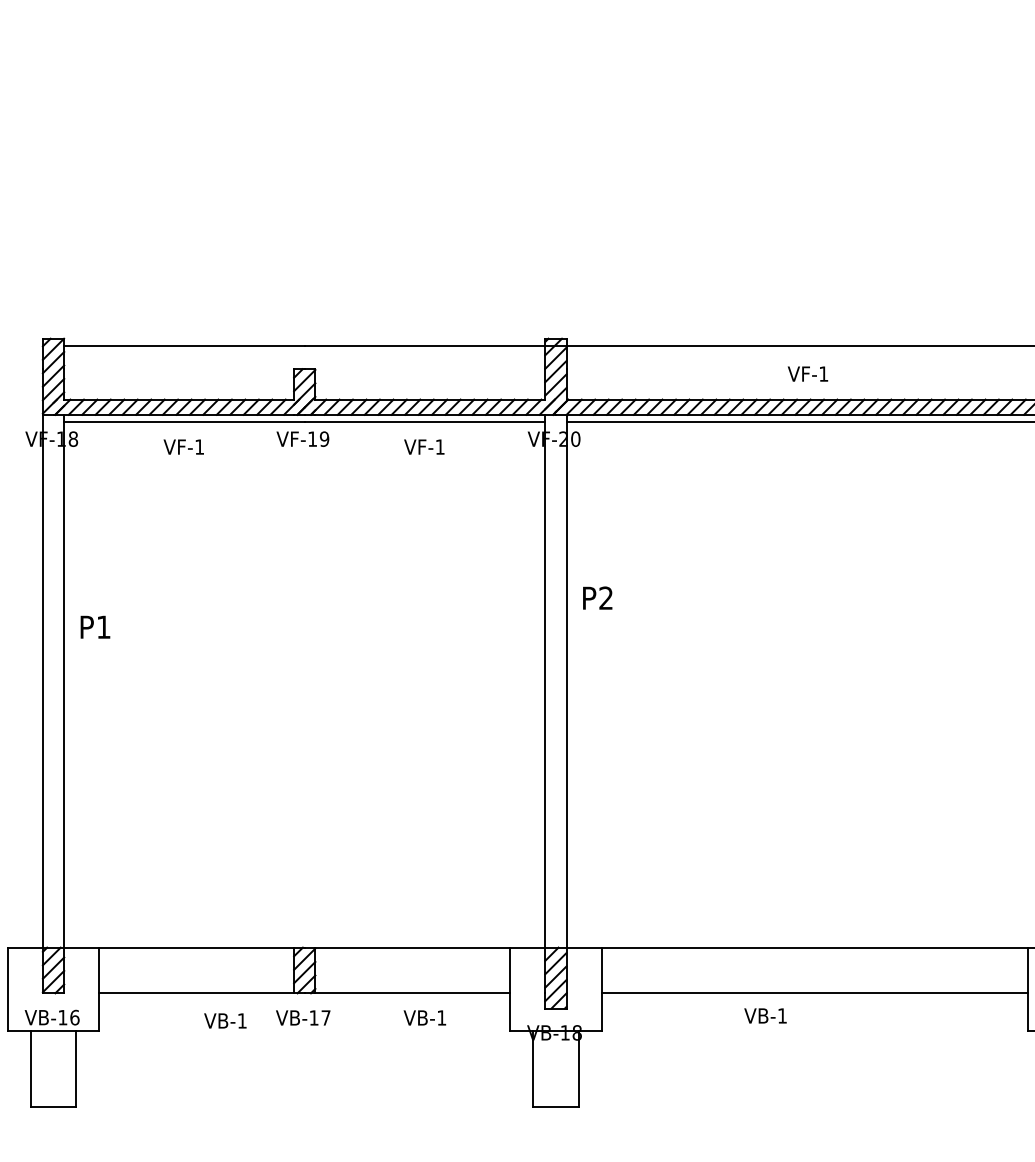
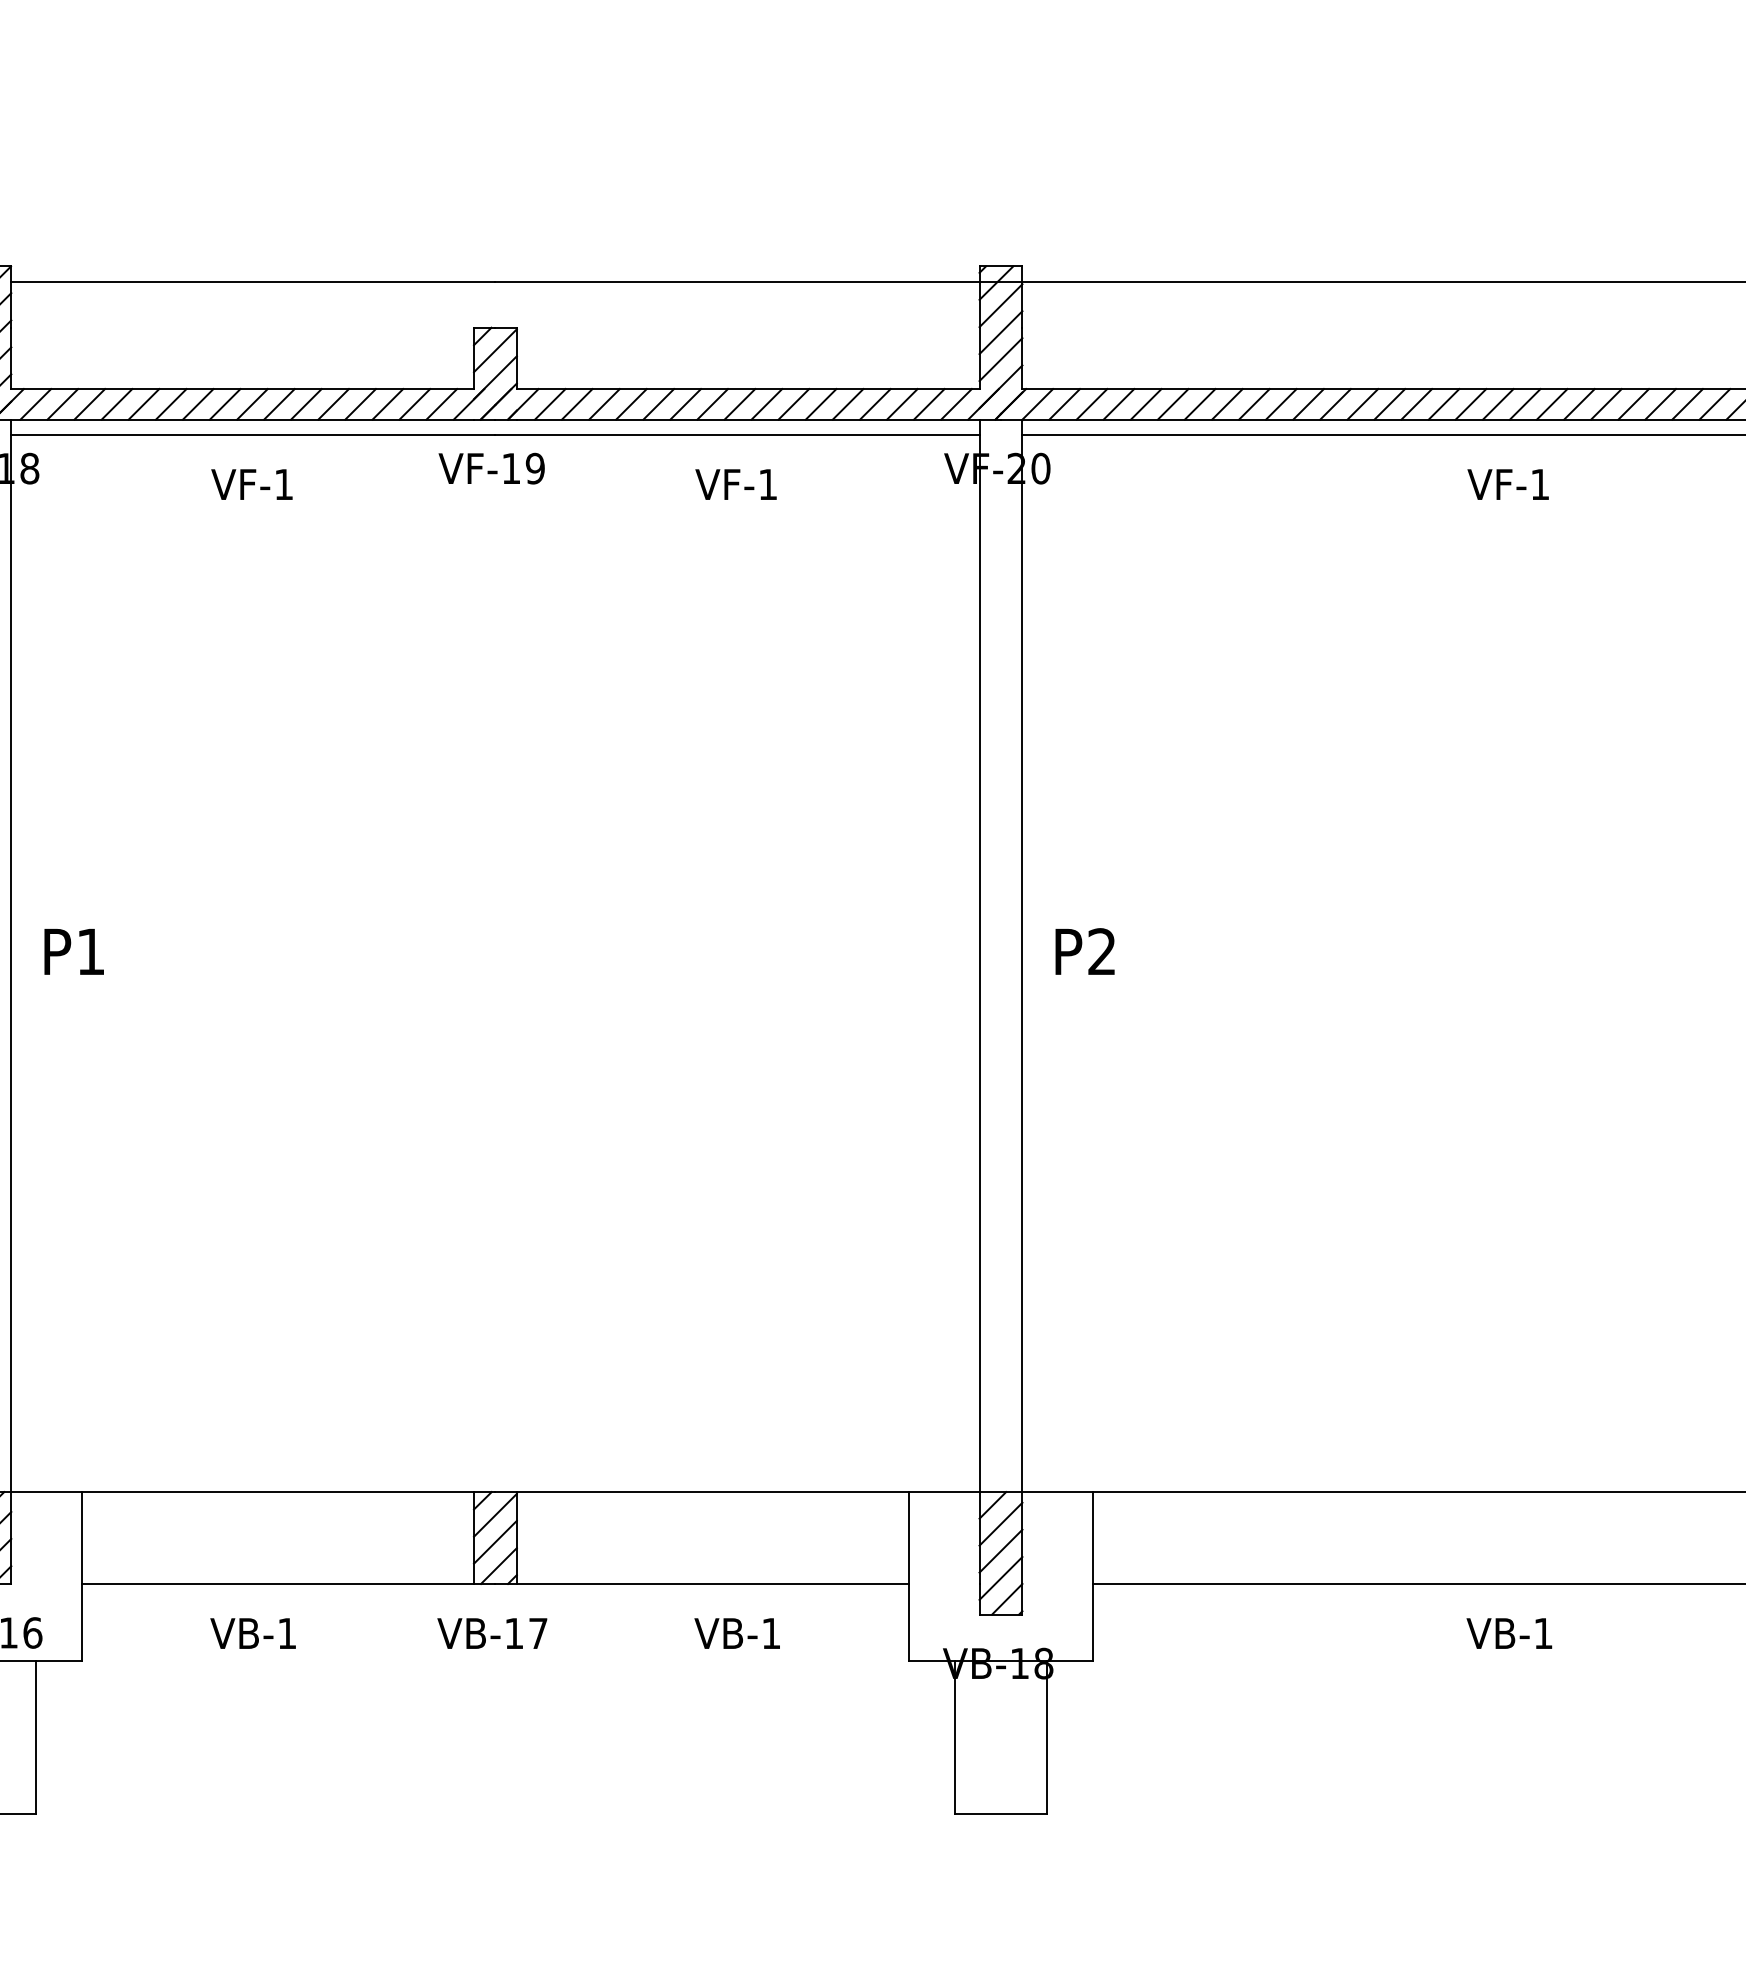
text: (807, 373) -> (1507, 483), moved
text: (597, 597) -> (1084, 950), moved
text: (95, 626) -> (74, 950), moved
text: (765, 1015) -> (1509, 1632), moved
text: (225, 1020) -> (253, 1632), moved

